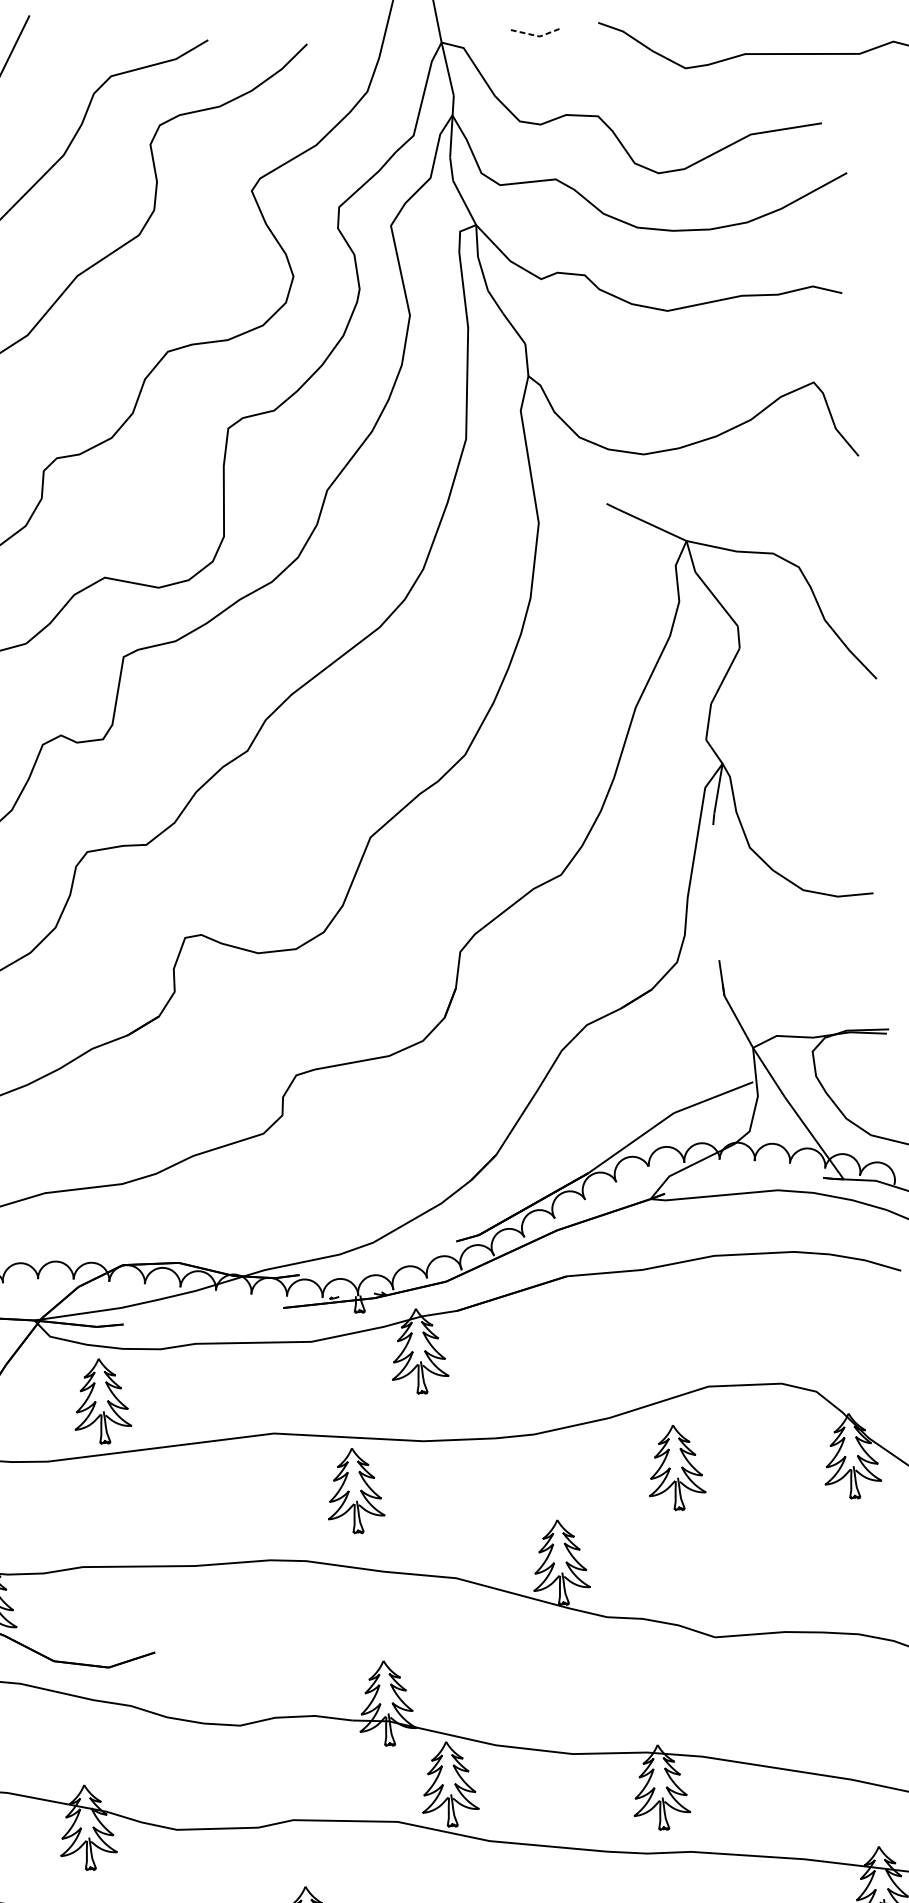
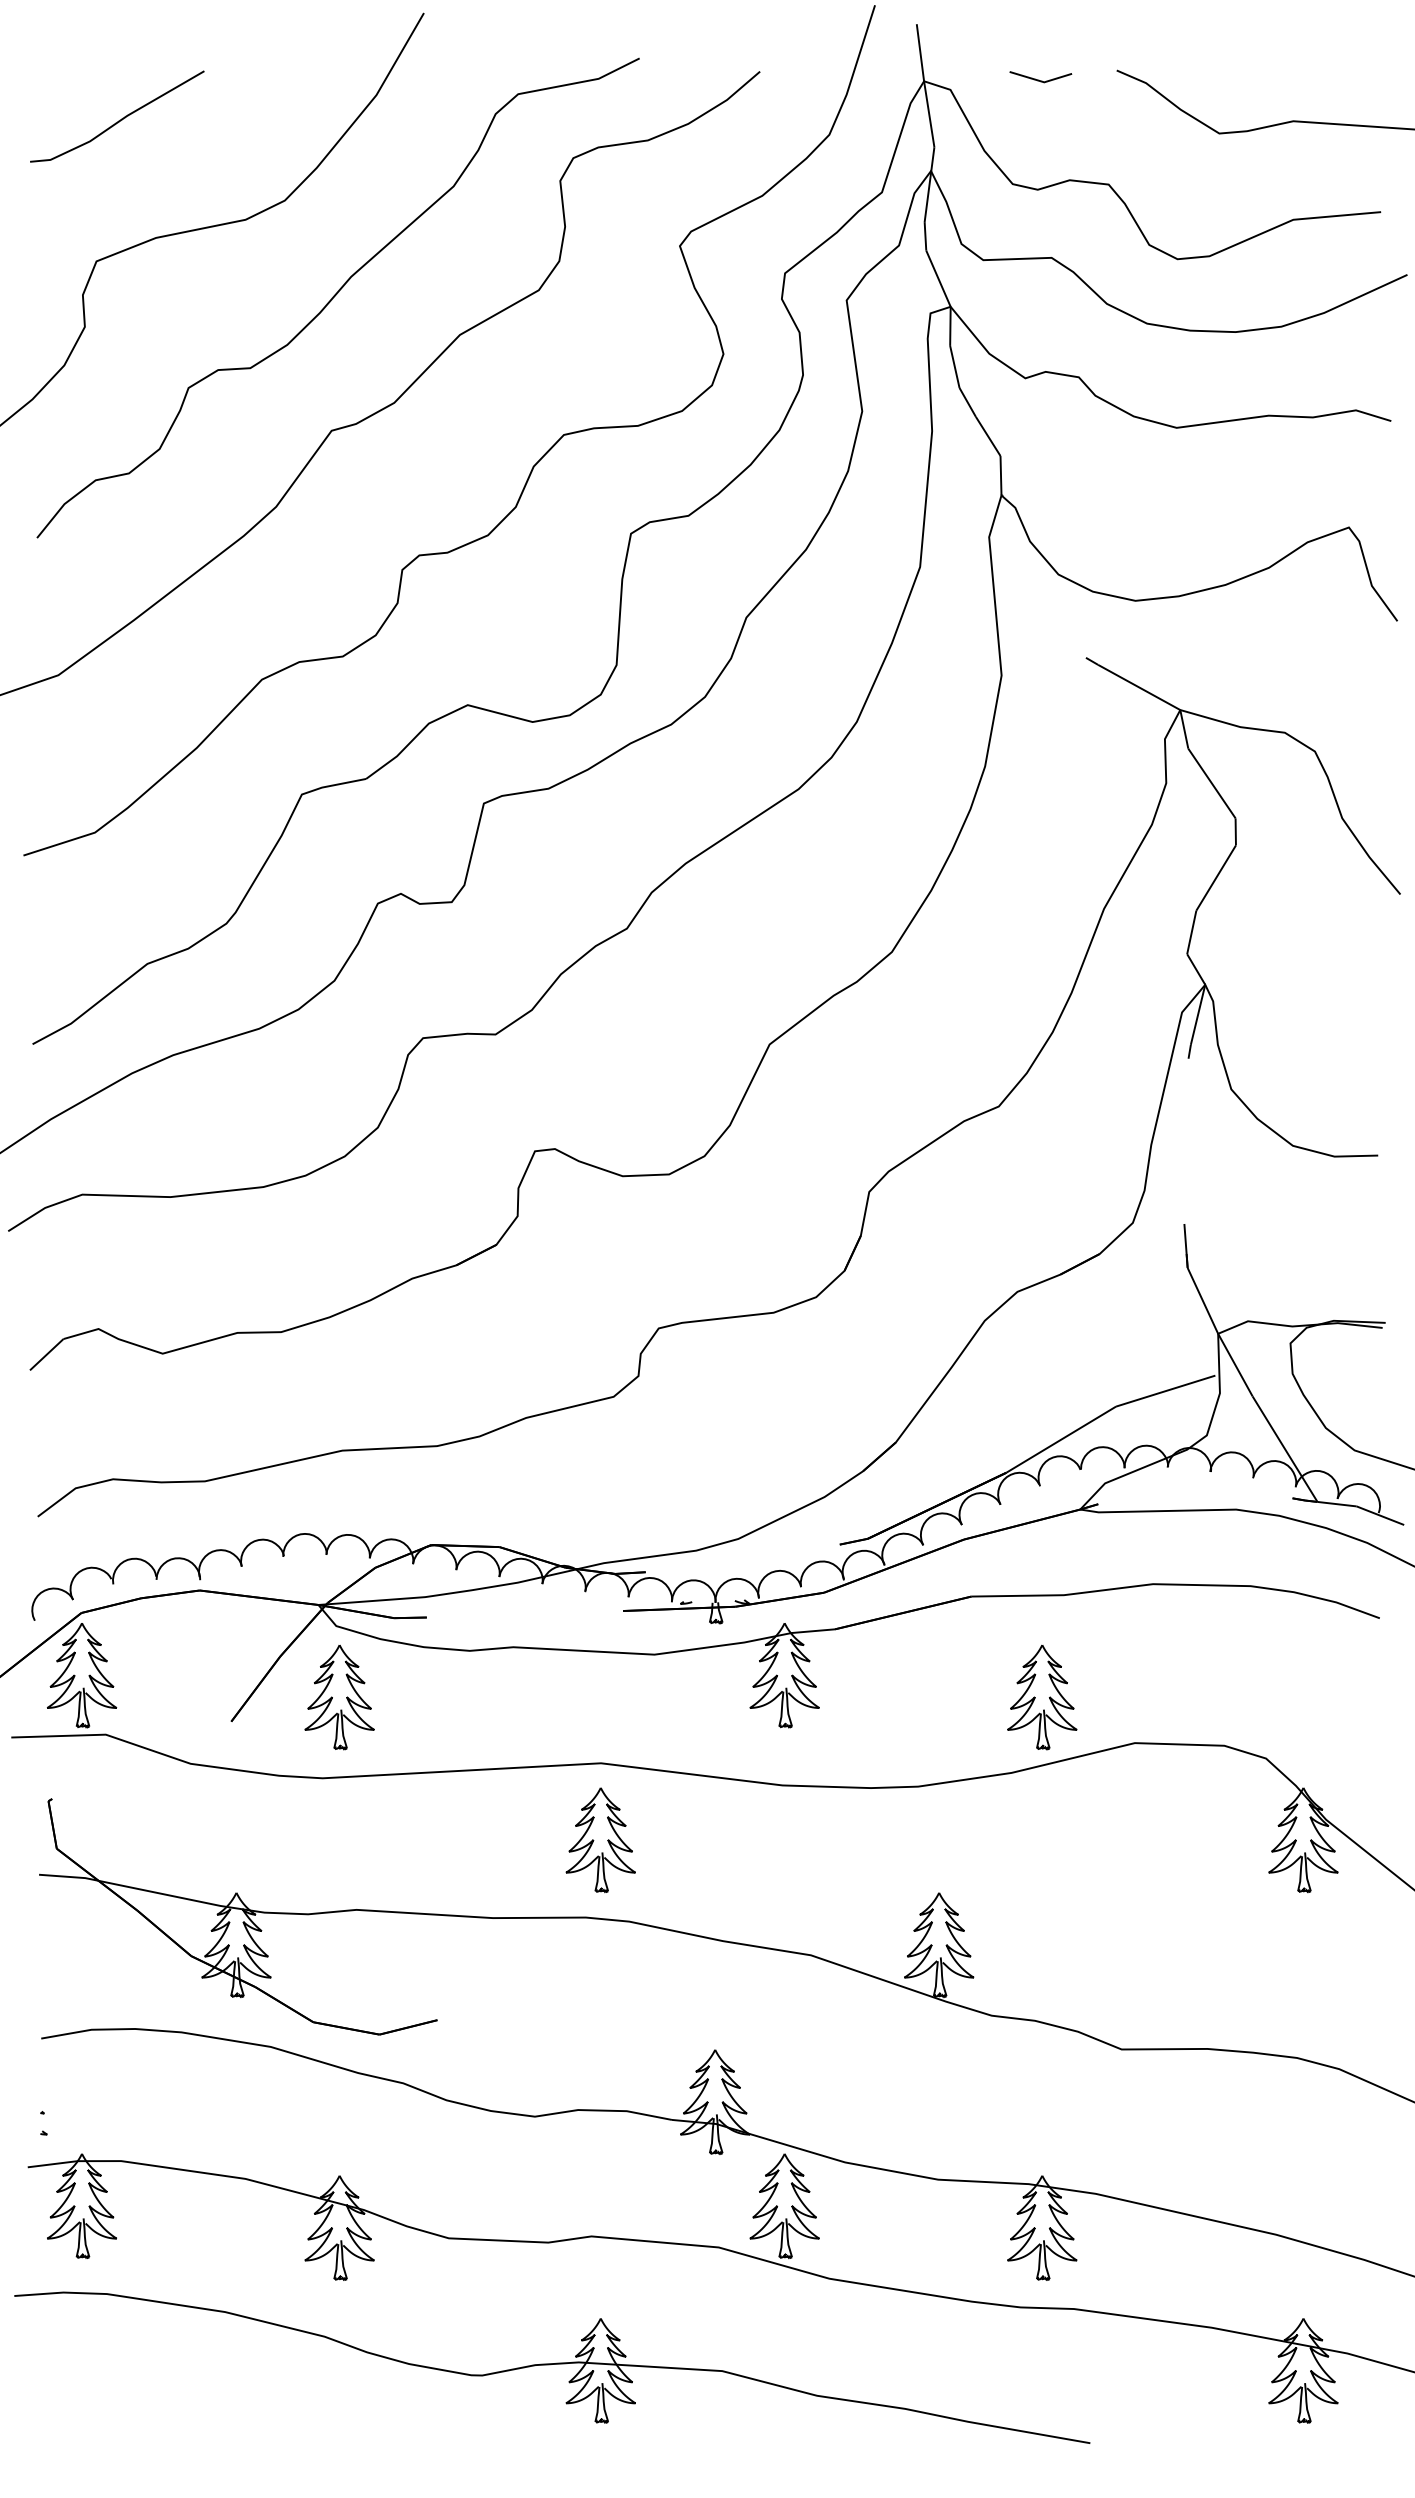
line: (537, 36) -> (1041, 81), dashed -> solid
part: (101, 1401) -> (339, 1697), moved
part: (676, 1467) -> (1042, 1697), moved
part: (354, 1491) -> (600, 1840), moved

